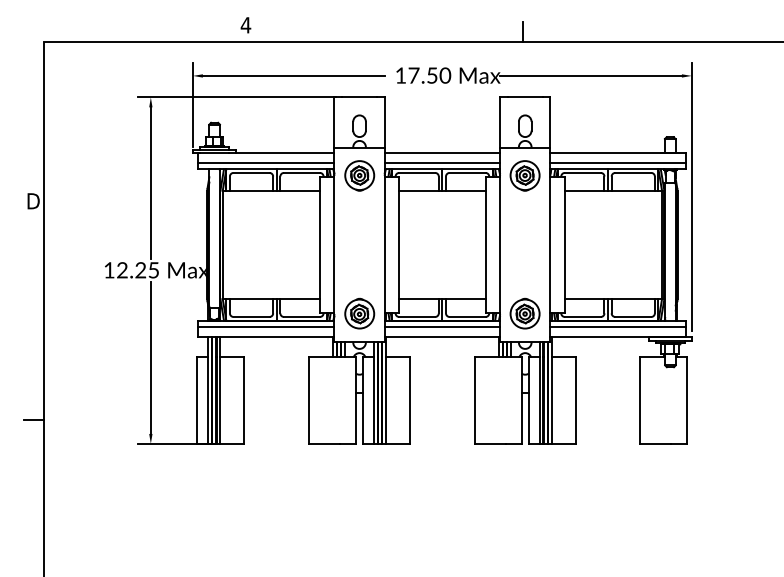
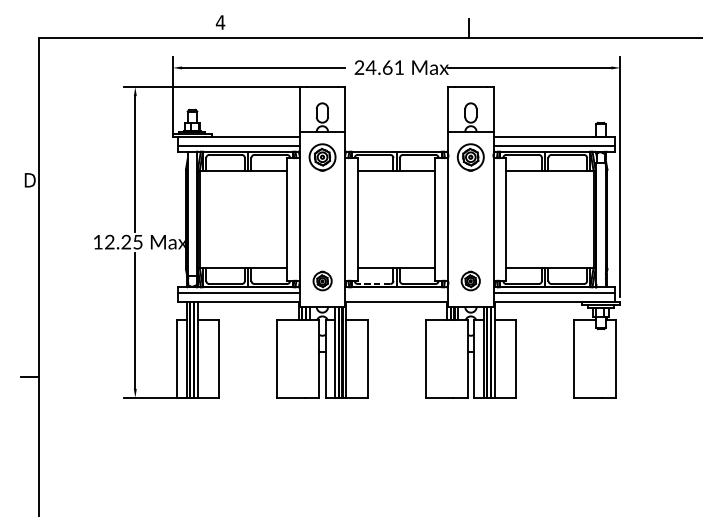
text: (423, 75) -> (379, 67), 17.50 -> 24.61
line: (442, 153) -> (396, 137), removed
line: (442, 163) -> (396, 146), removed
part: (359, 313) -> (322, 280), size x0.7
part: (524, 313) -> (470, 280), size x0.7
line: (416, 316) -> (373, 283), solid -> dashed
line: (442, 326) -> (396, 292), removed

